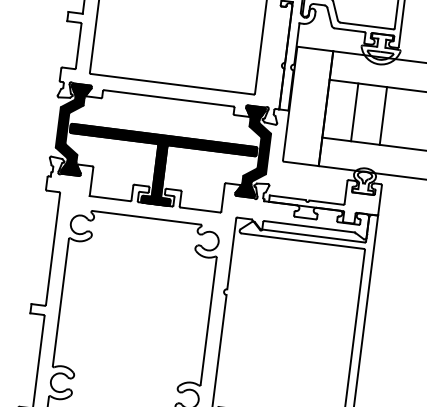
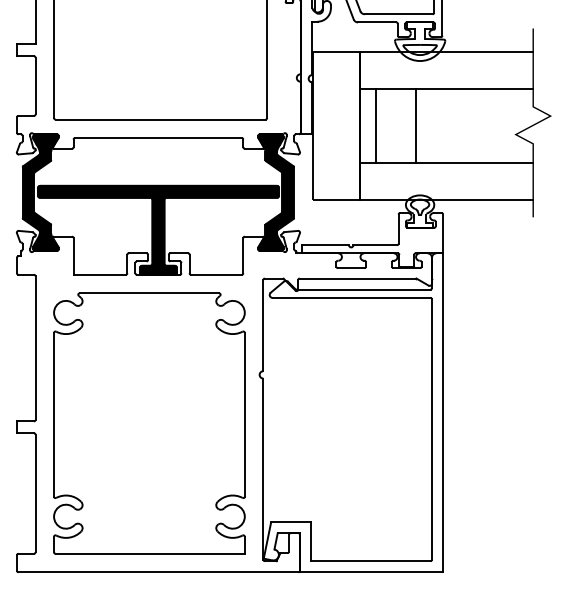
line: (354, 111) -> (375, 125), moved
line: (383, 115) -> (415, 125), moved

